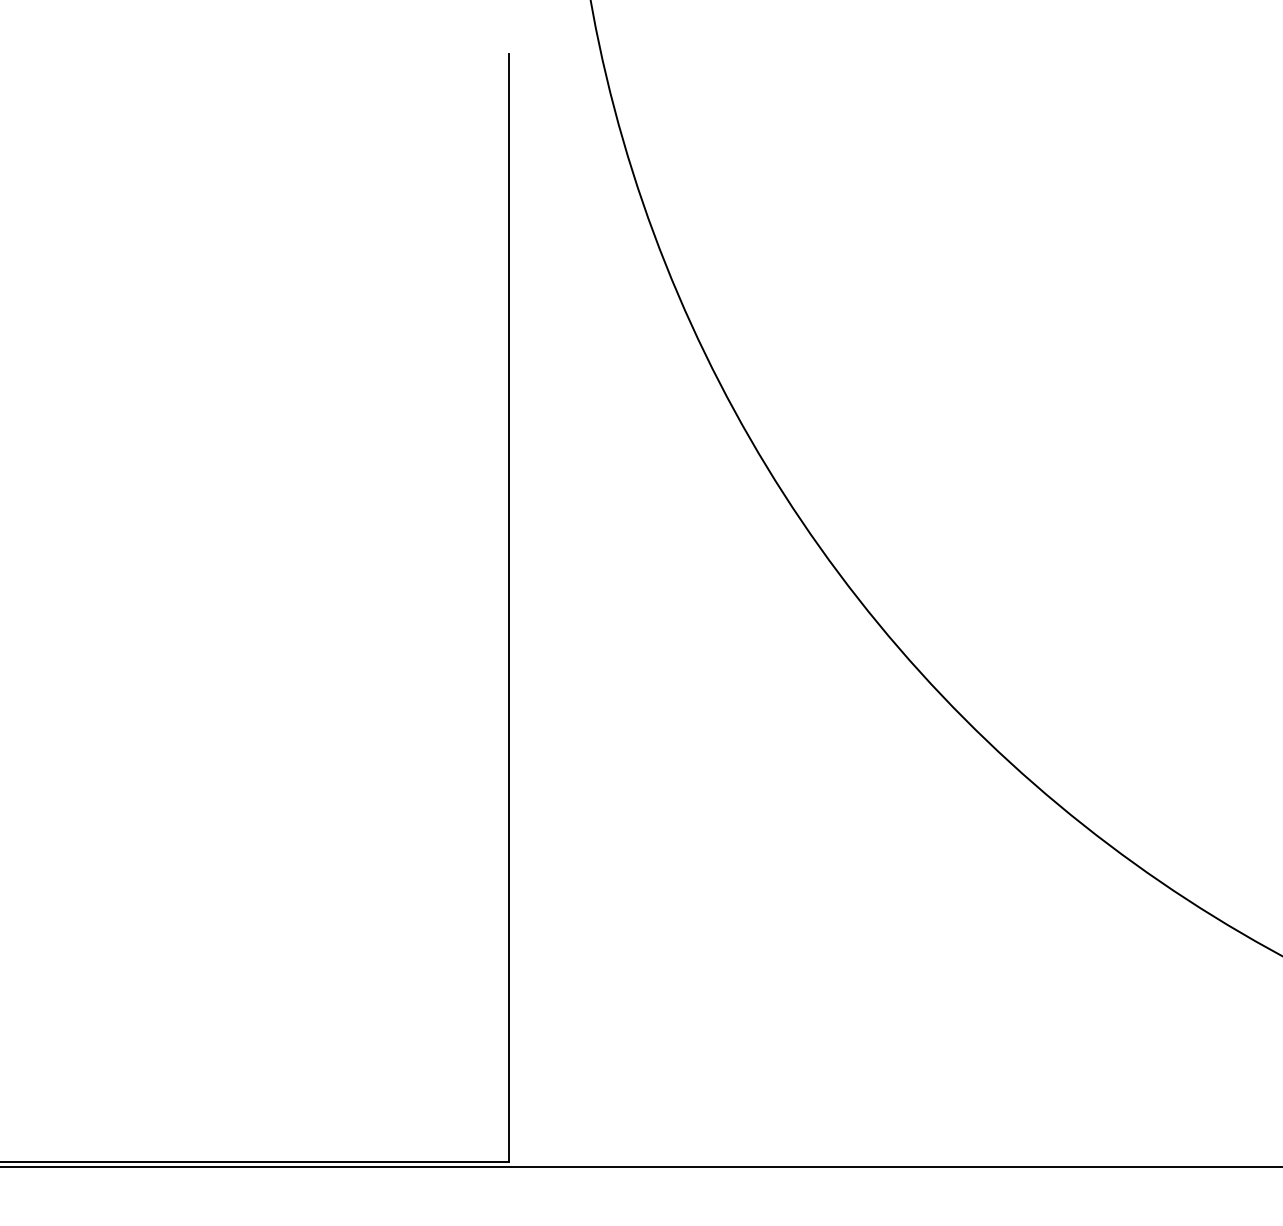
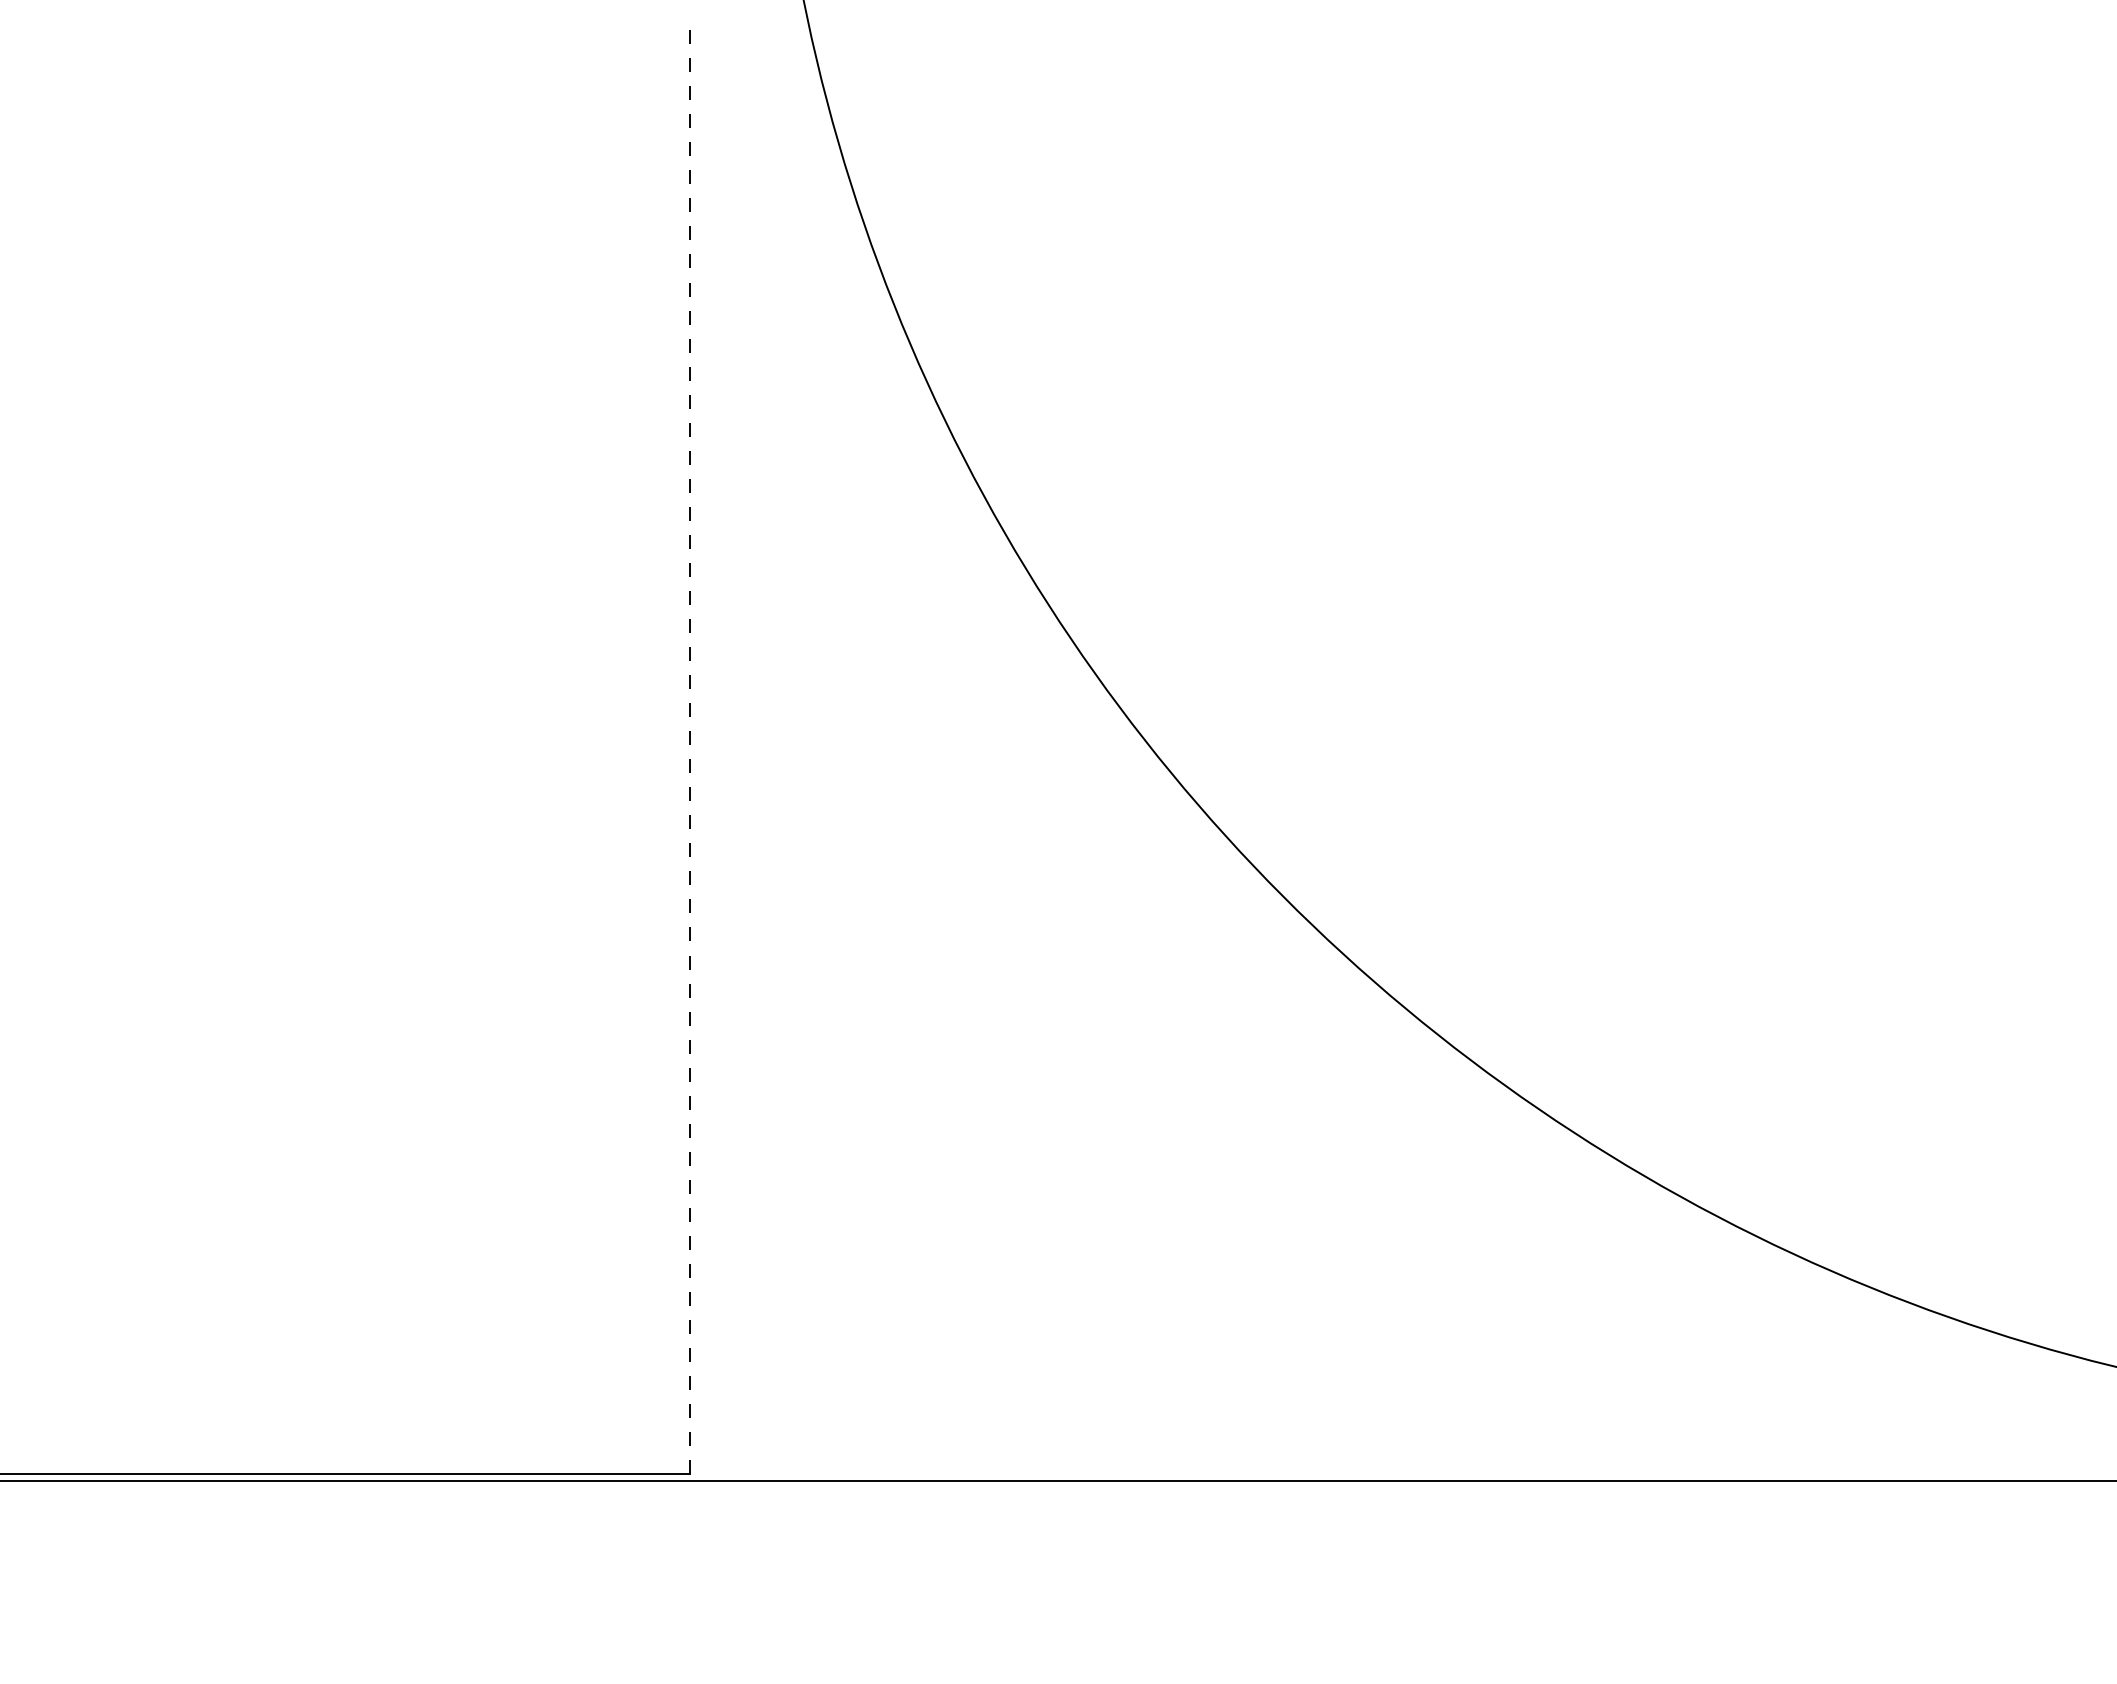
line: (509, 607) -> (690, 751), solid -> dashed

